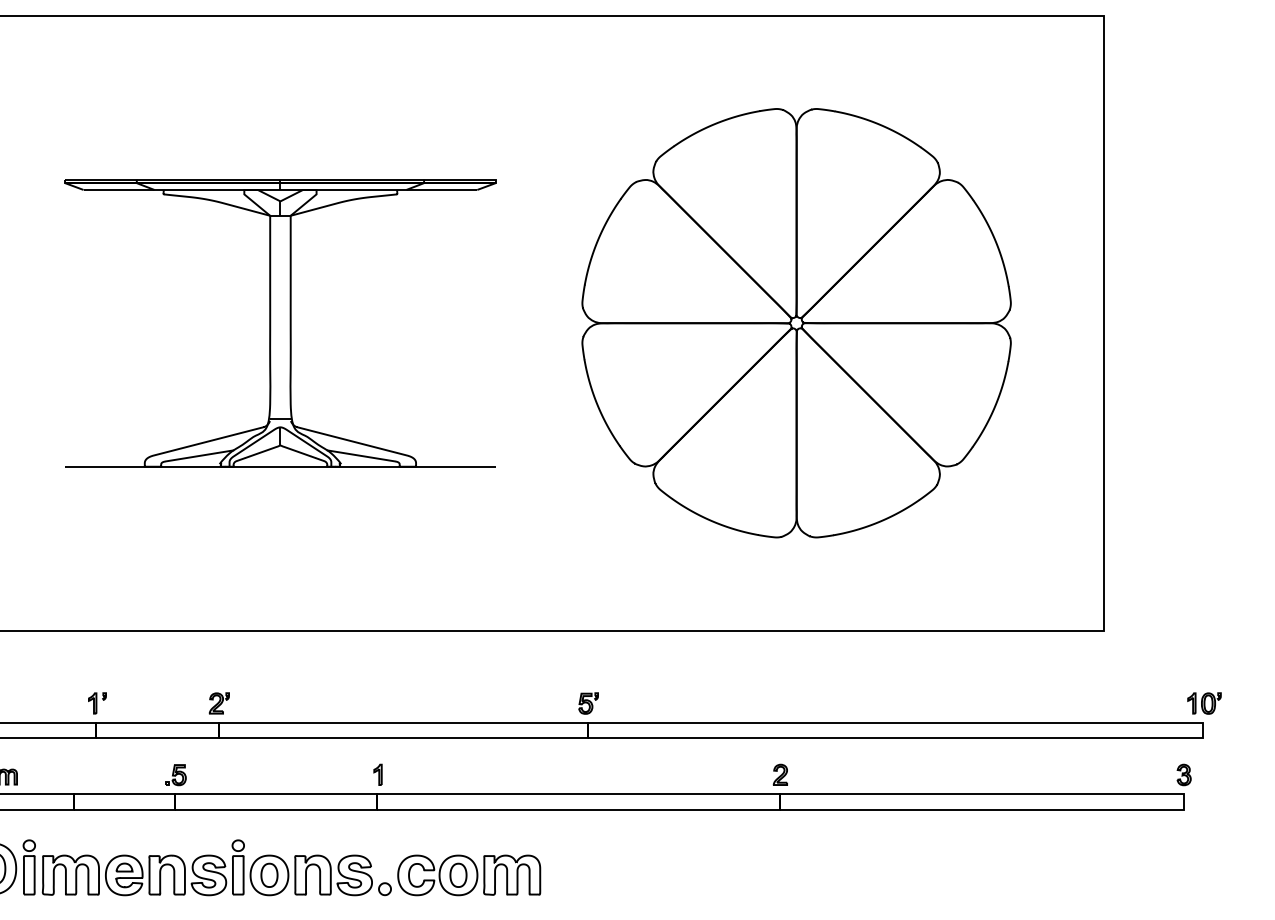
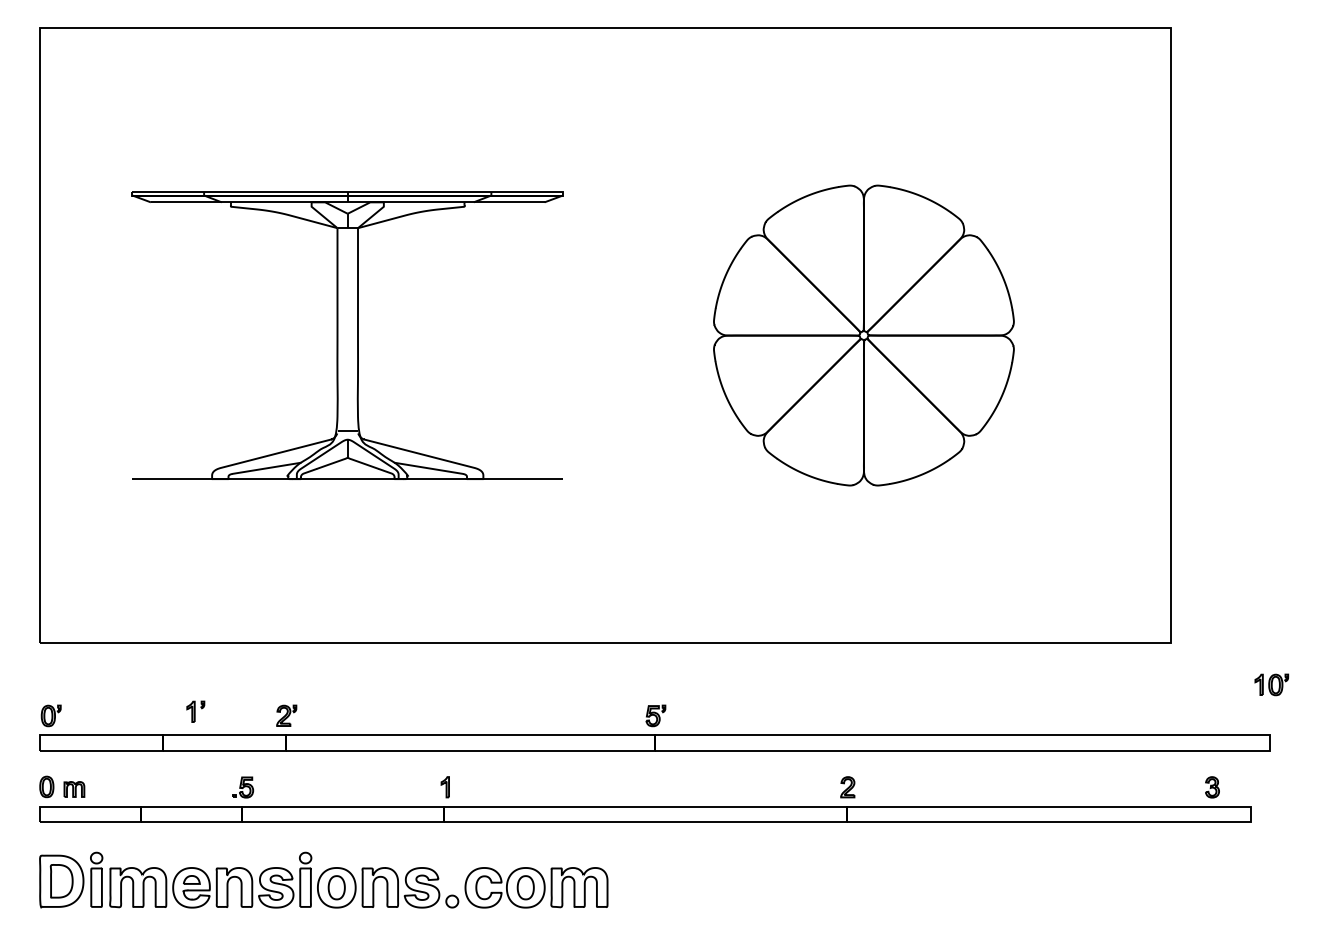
part: (796, 323) -> (863, 335), size x0.7
part: (97, 703) -> (195, 711), moved
part: (1204, 703) -> (1271, 684), moved
part: (1184, 775) -> (1212, 787), moved

